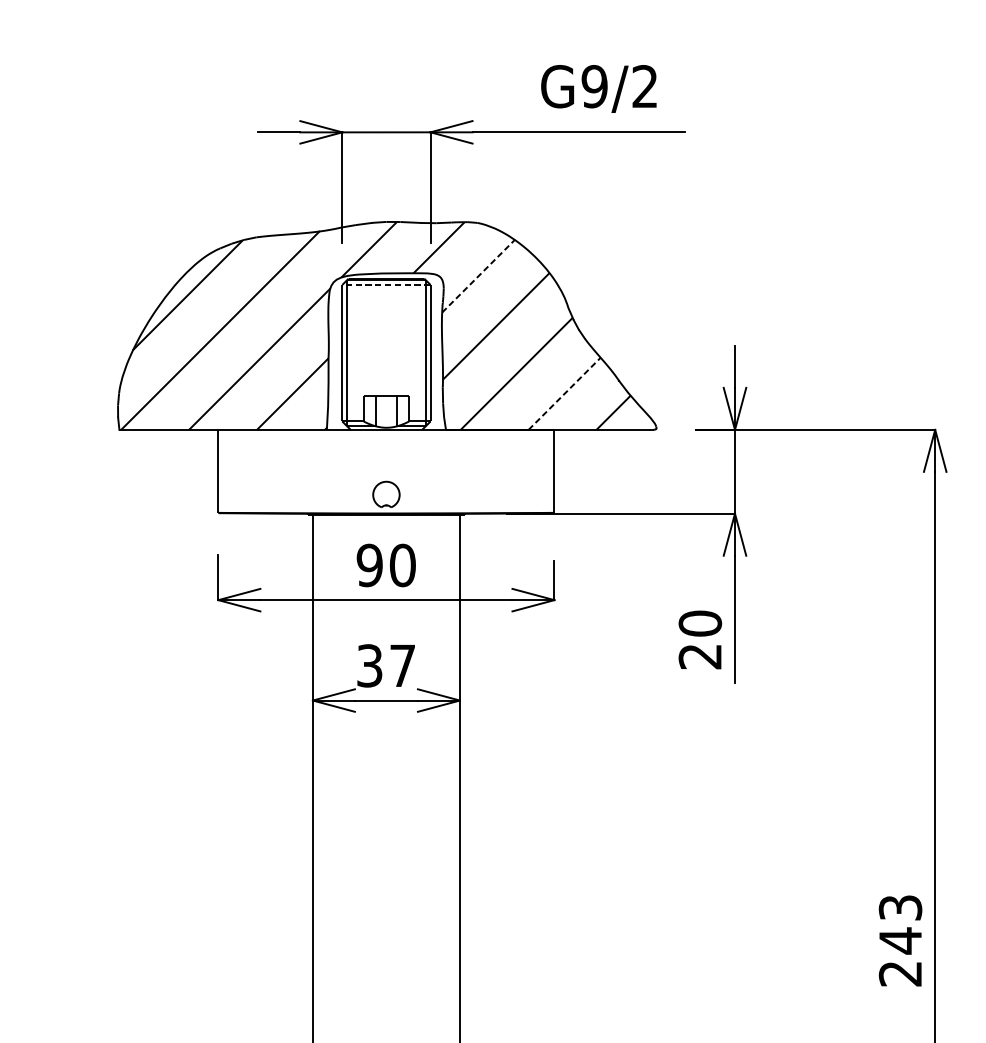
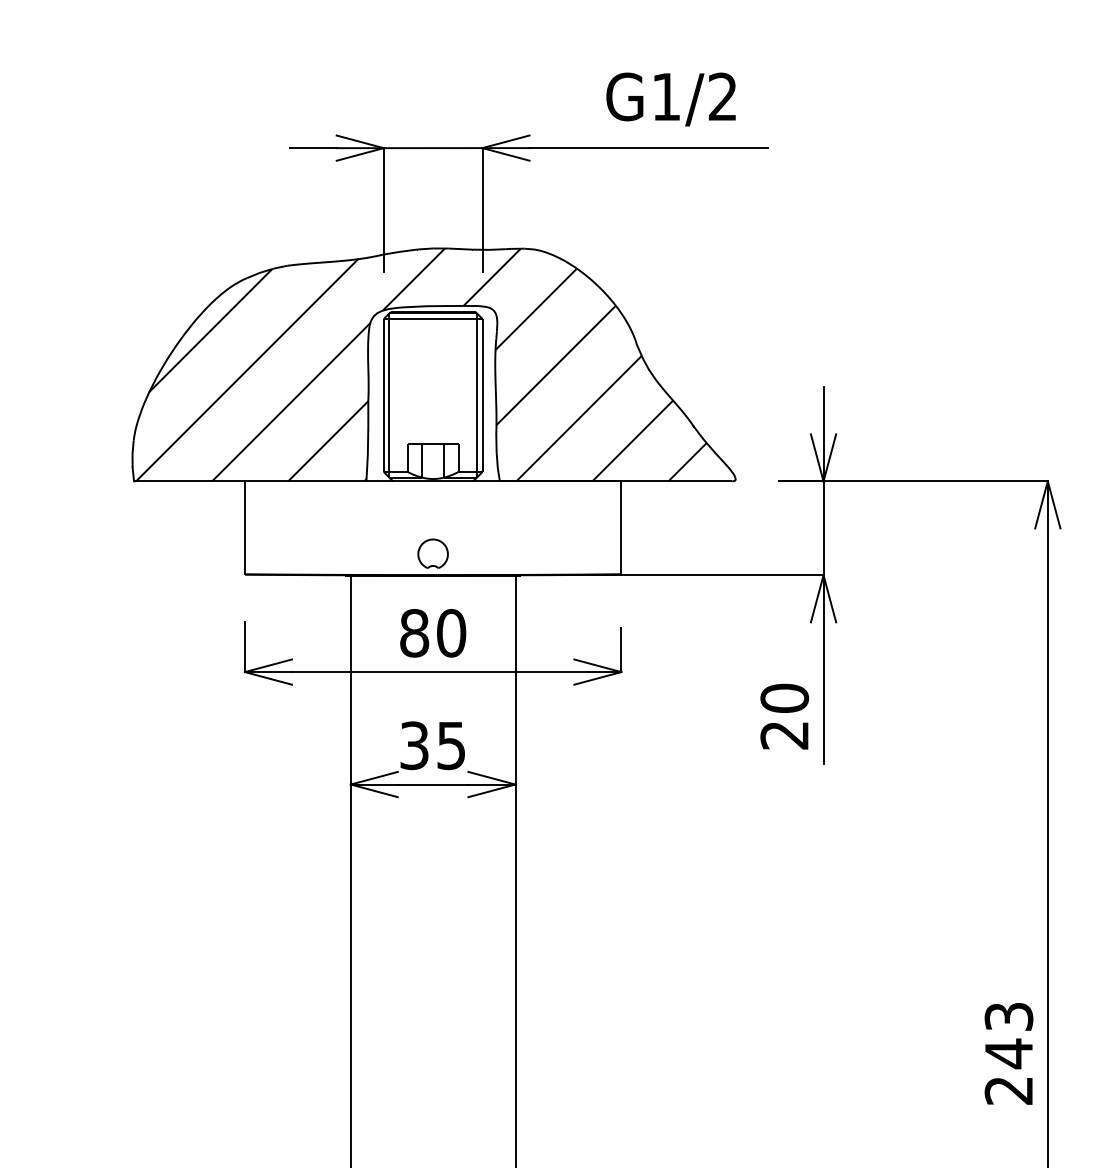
text: (593, 86) -> (665, 96), G9/2 -> G1/2
line: (478, 276) -> (536, 309), dashed -> solid
line: (385, 285) -> (432, 319), dashed -> solid
line: (565, 393) -> (633, 440), dashed -> solid
text: (369, 565) -> (414, 633), 90 -> 80
text: (402, 666) -> (451, 746), 37 -> 35

